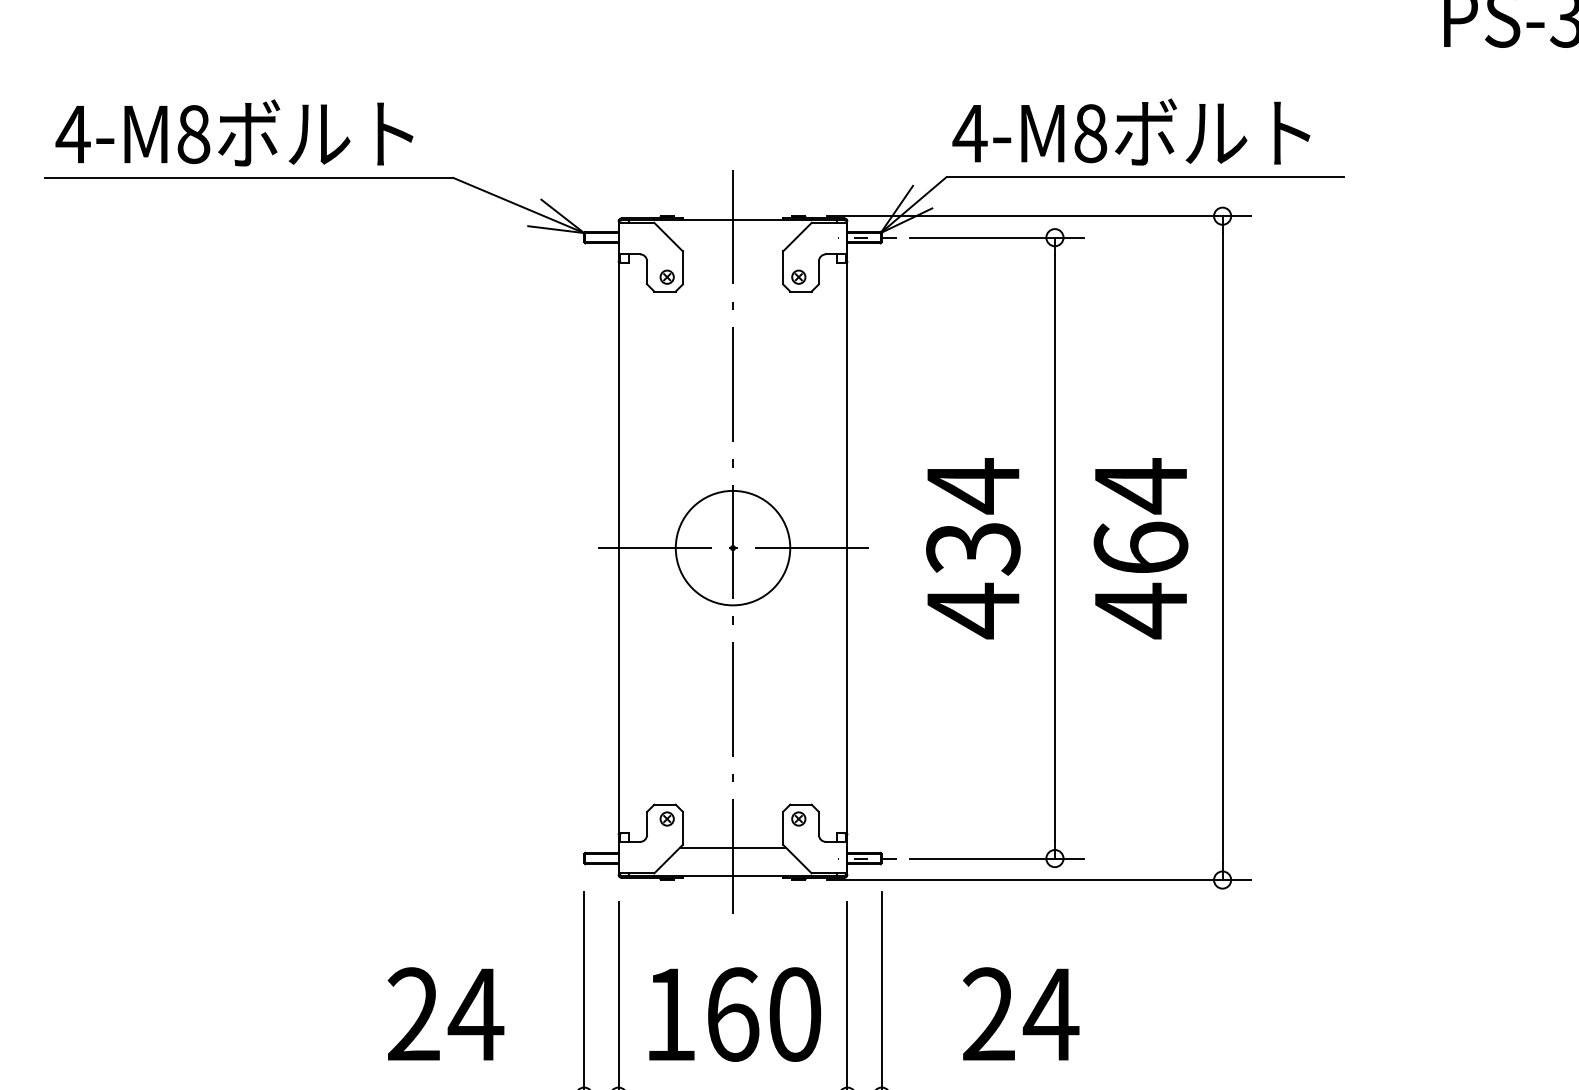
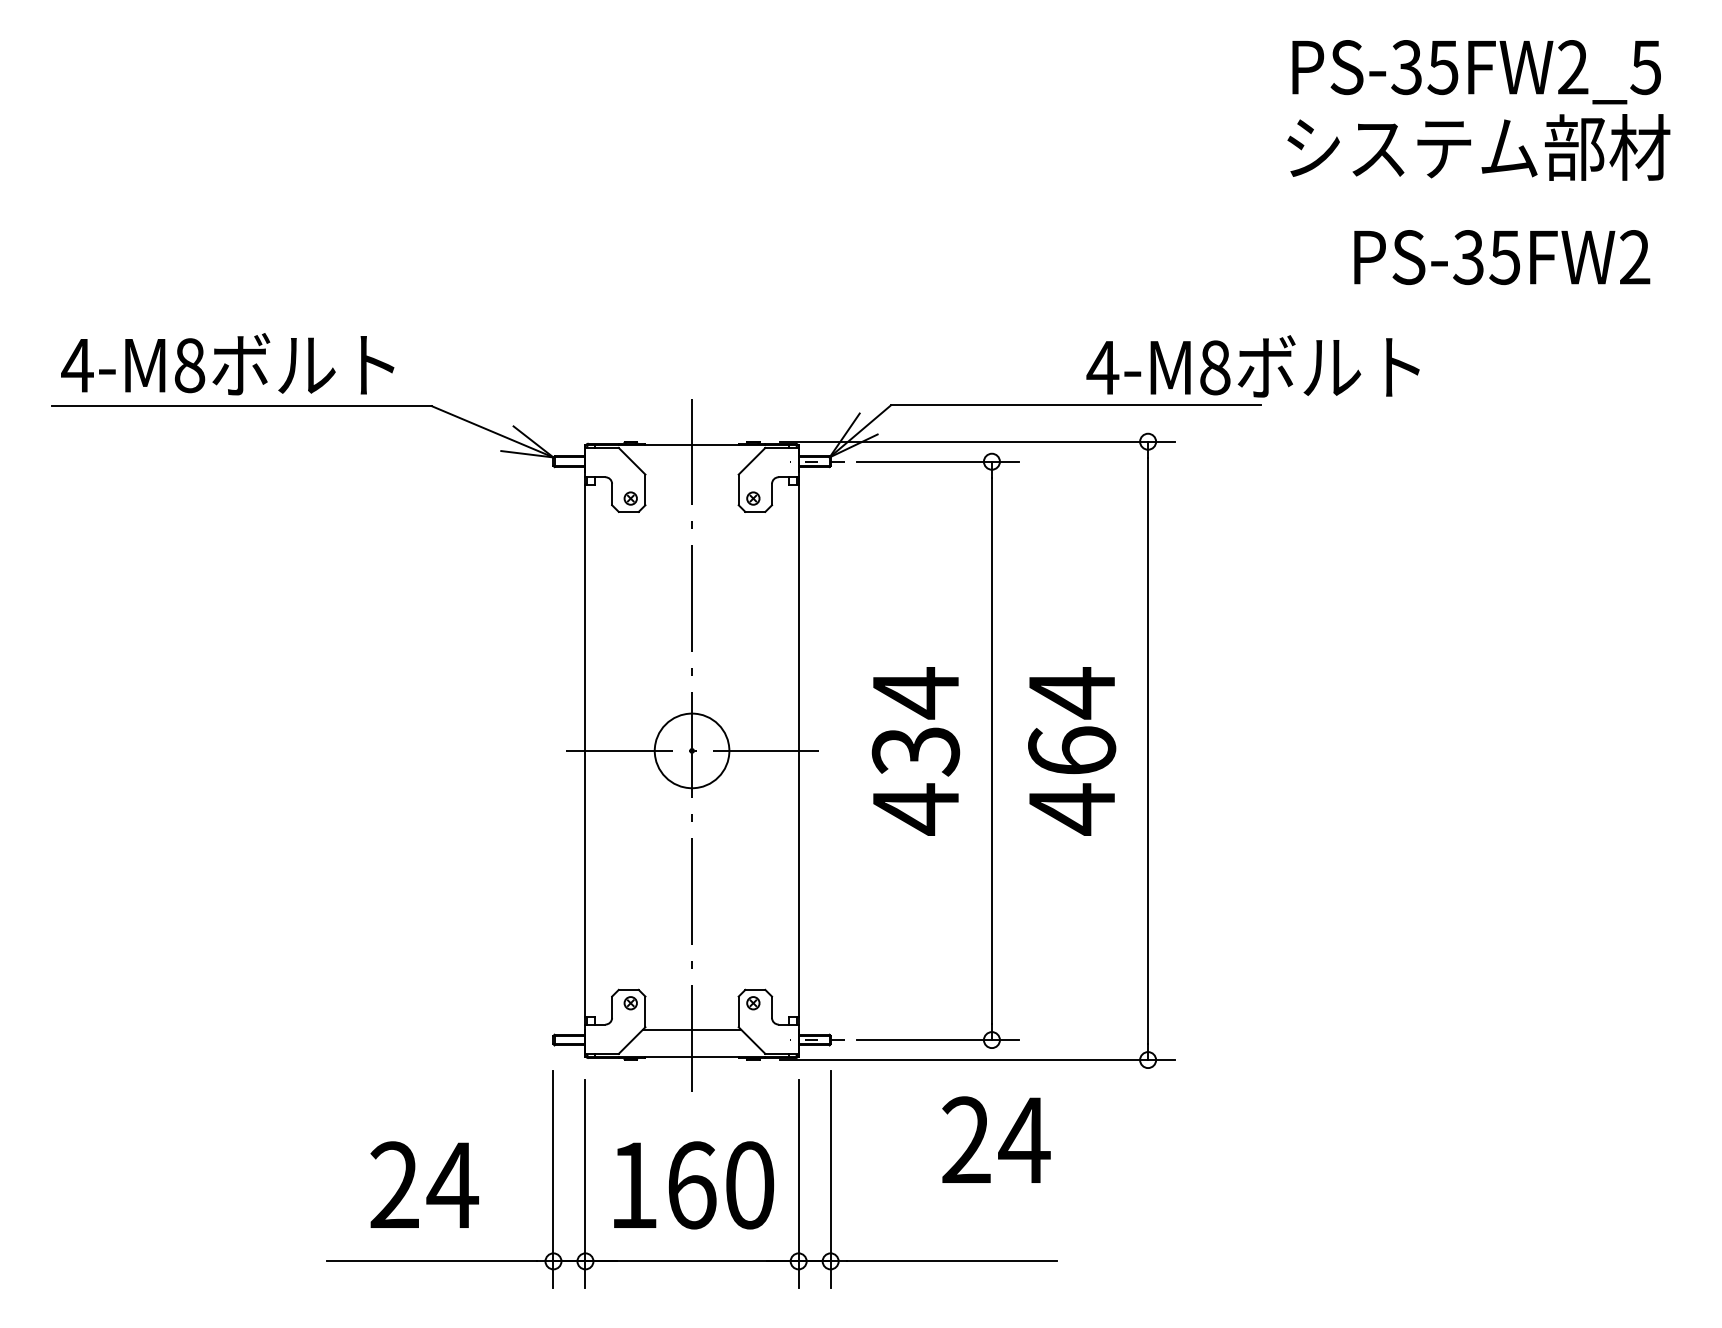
text: (1130, 132) -> (1252, 366), moved
circle: (732, 547) -> (691, 750), size x0.7
text: (1021, 1013) -> (996, 1139), moved

